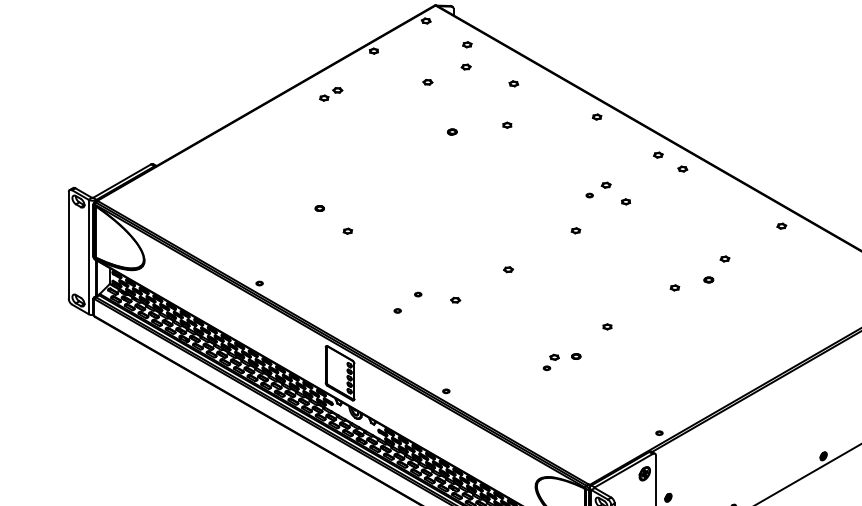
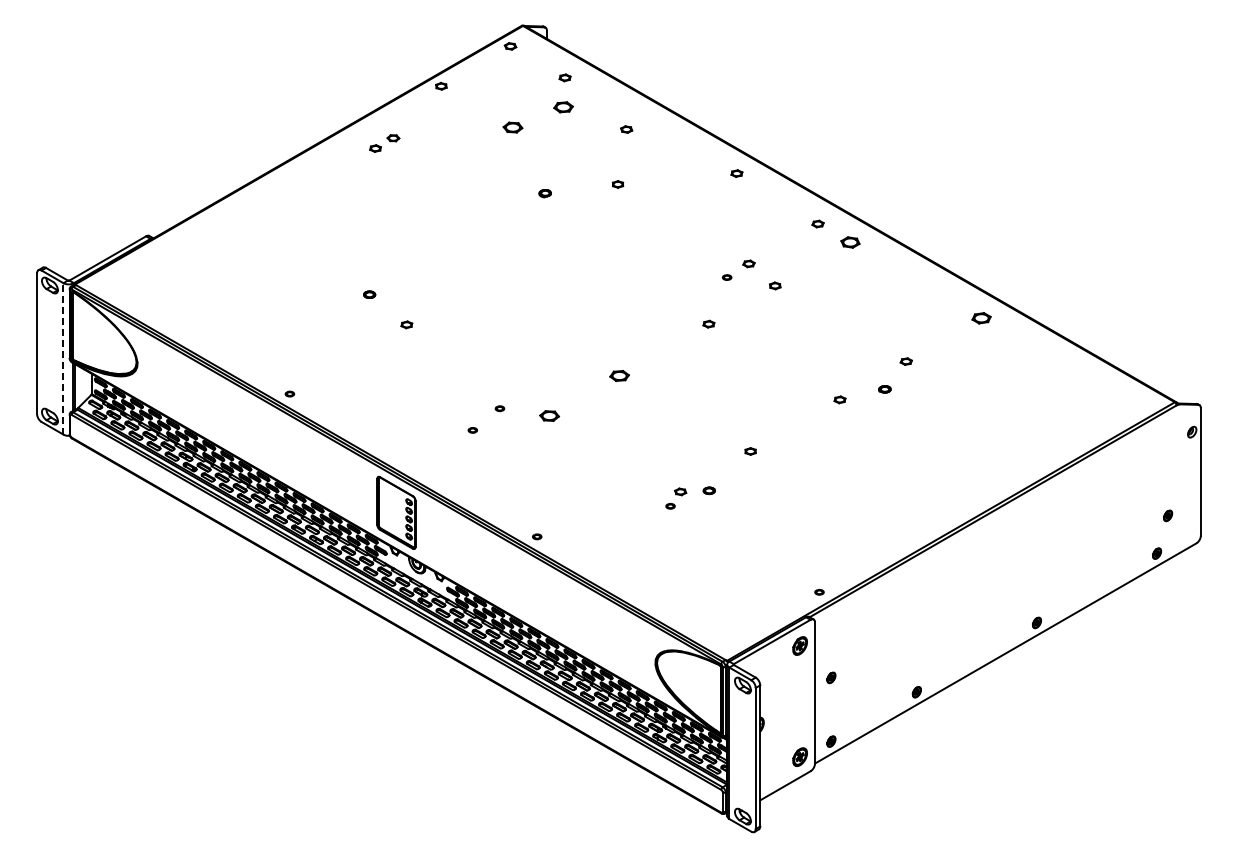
part: (466, 67) -> (563, 107), size x1.6
part: (427, 82) -> (512, 127), size x1.6
part: (682, 169) -> (850, 242), size x1.6
part: (781, 225) -> (981, 317), size x1.6
line: (88, 256) -> (63, 358), solid -> dashed
part: (508, 269) -> (619, 375), size x1.6
part: (455, 300) -> (549, 416), size x1.6

